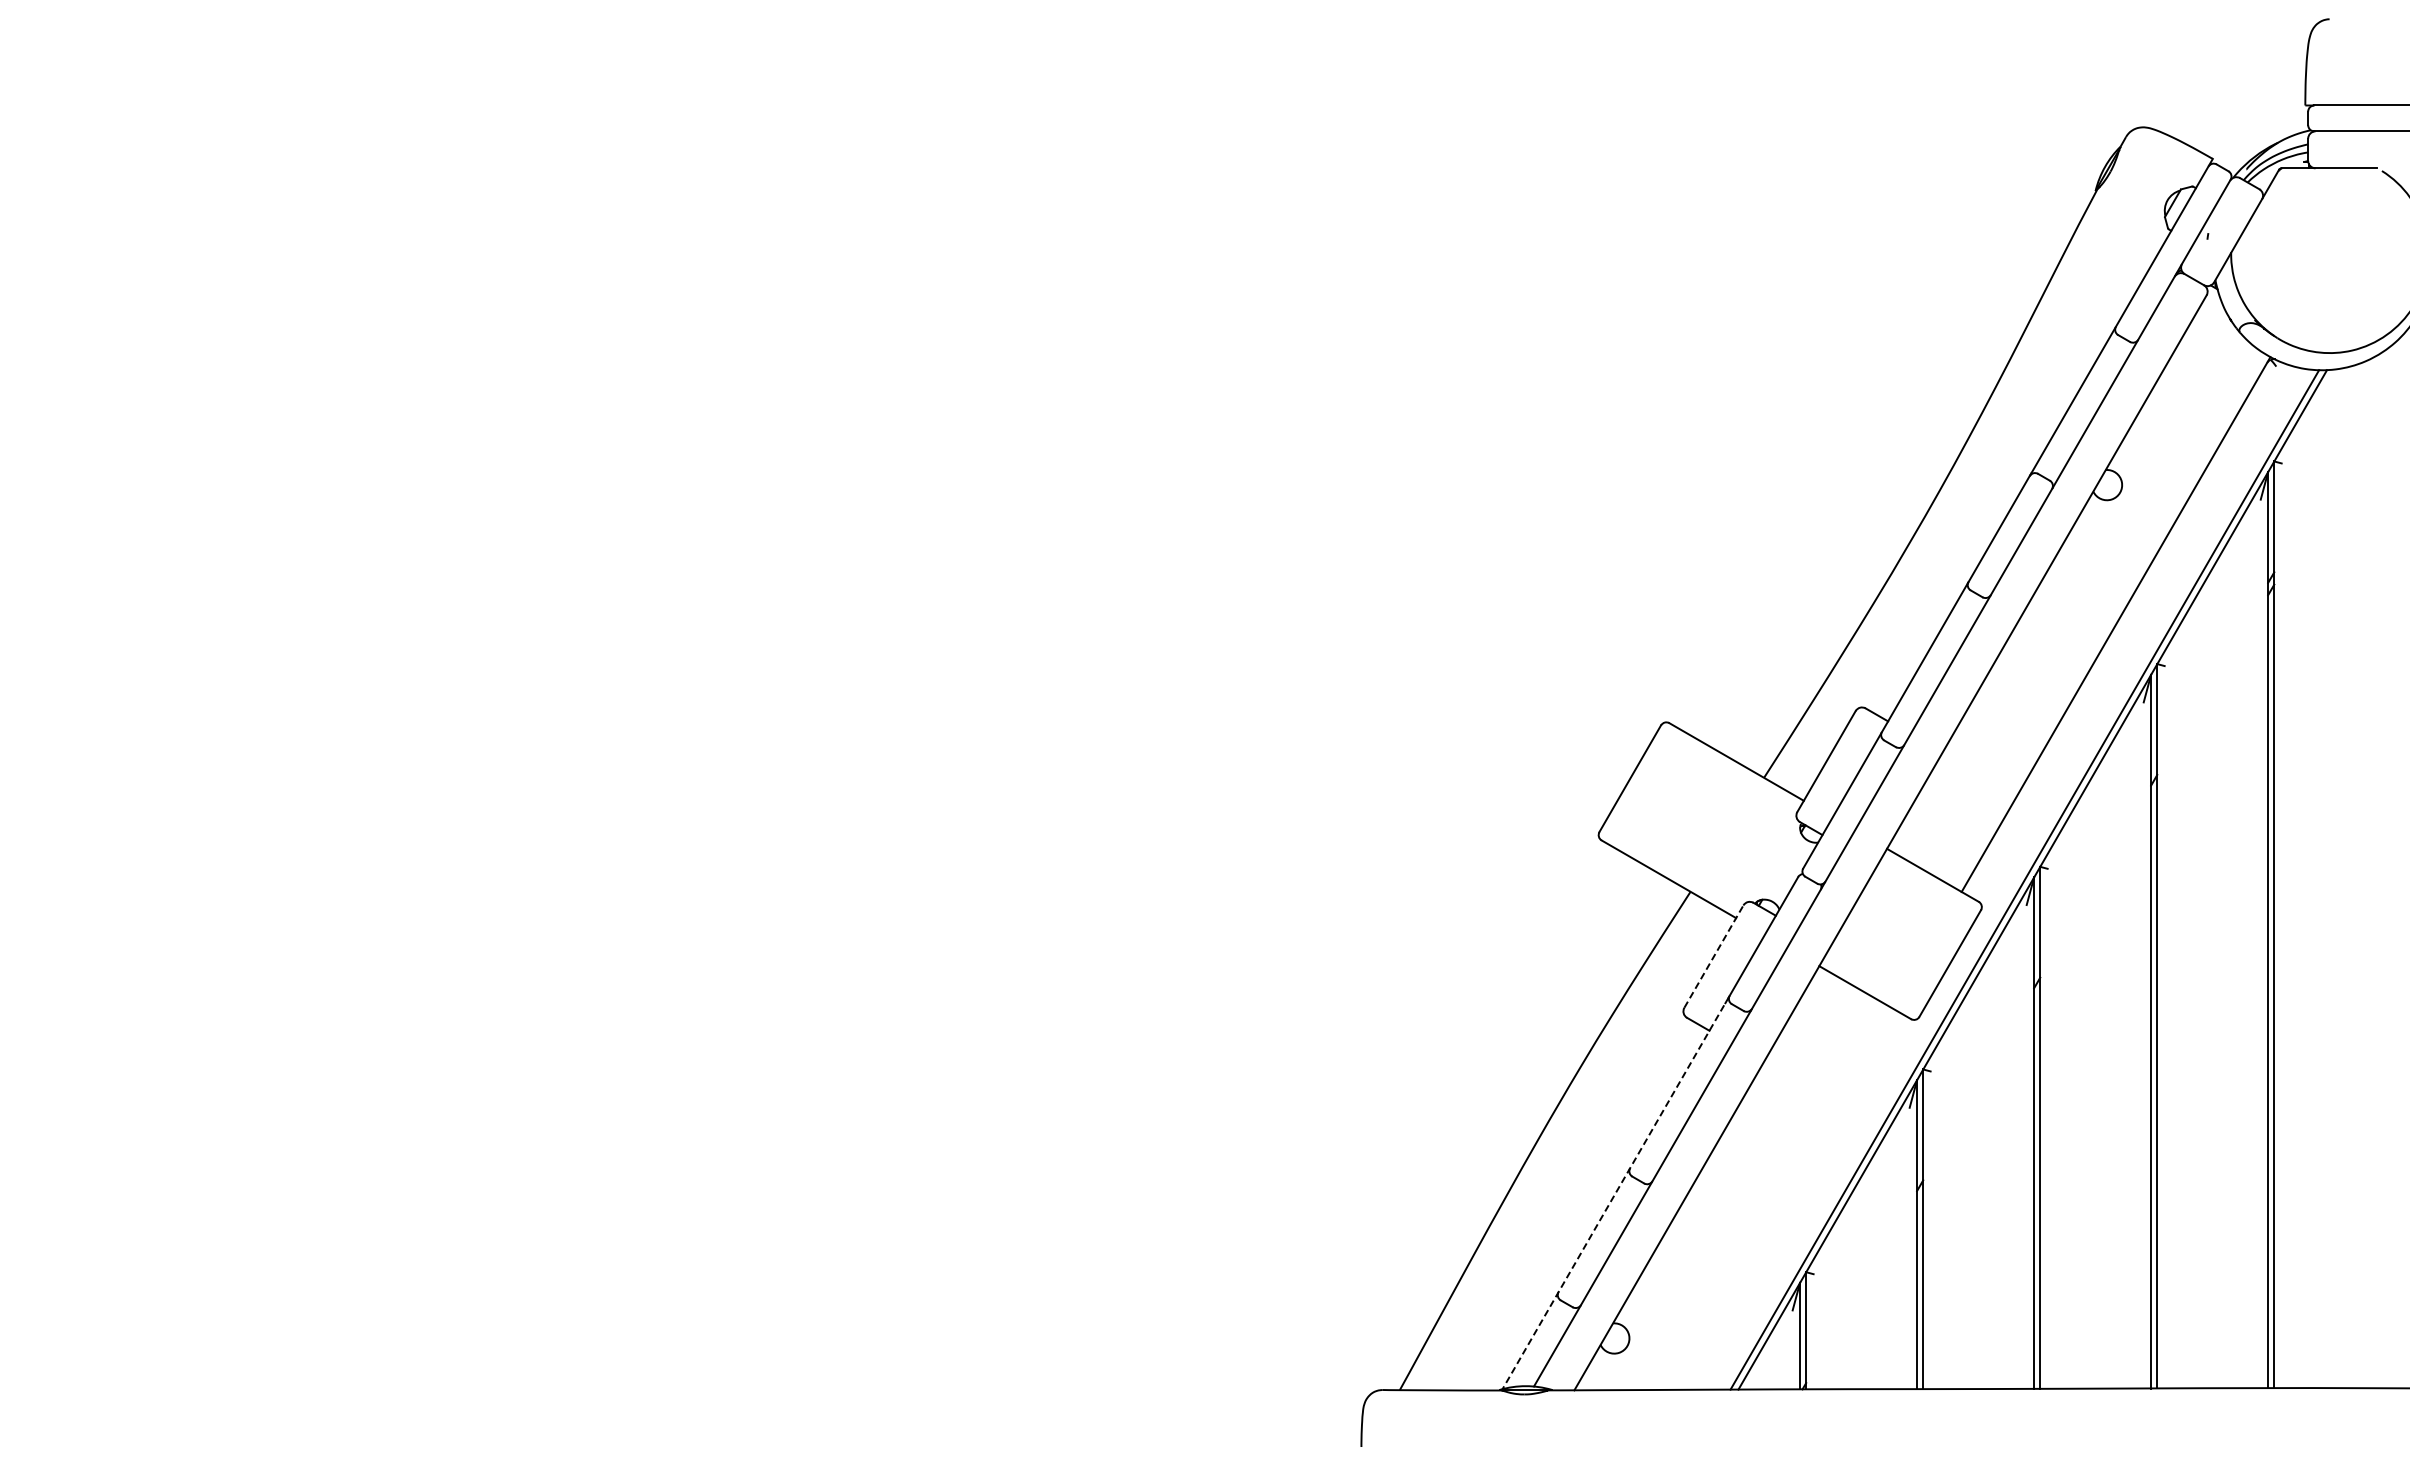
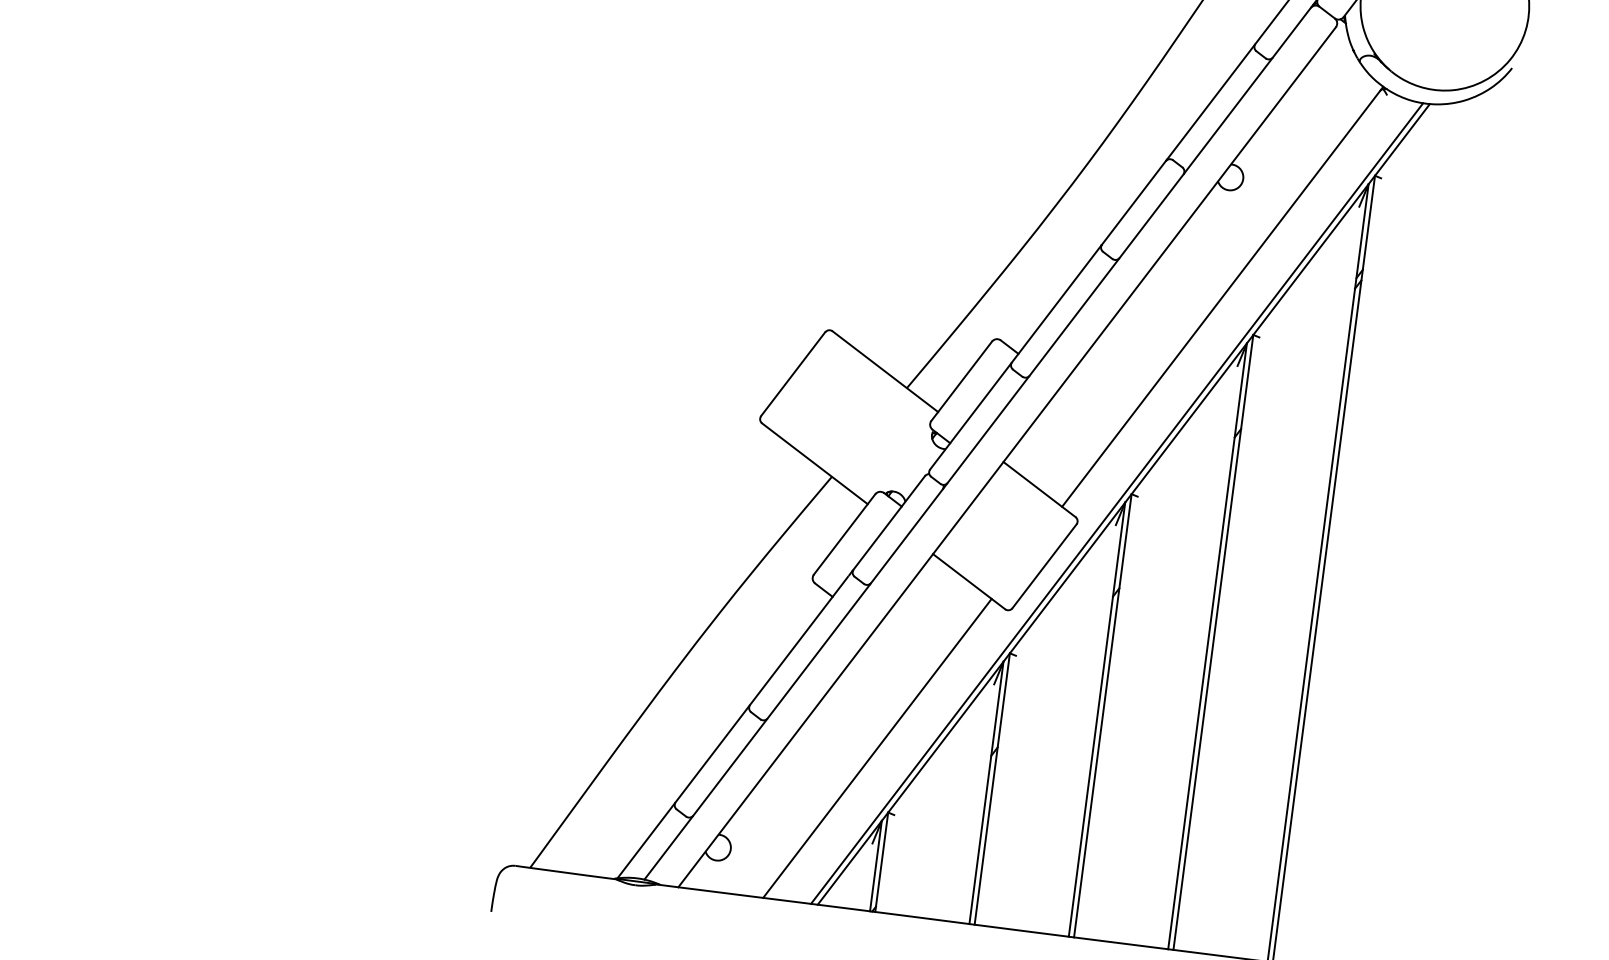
line: (1714, 956) -> (845, 534), dashed -> solid
line: (1613, 1197) -> (732, 727), dashed -> solid
line: (1783, 1199) -> (876, 748), added

